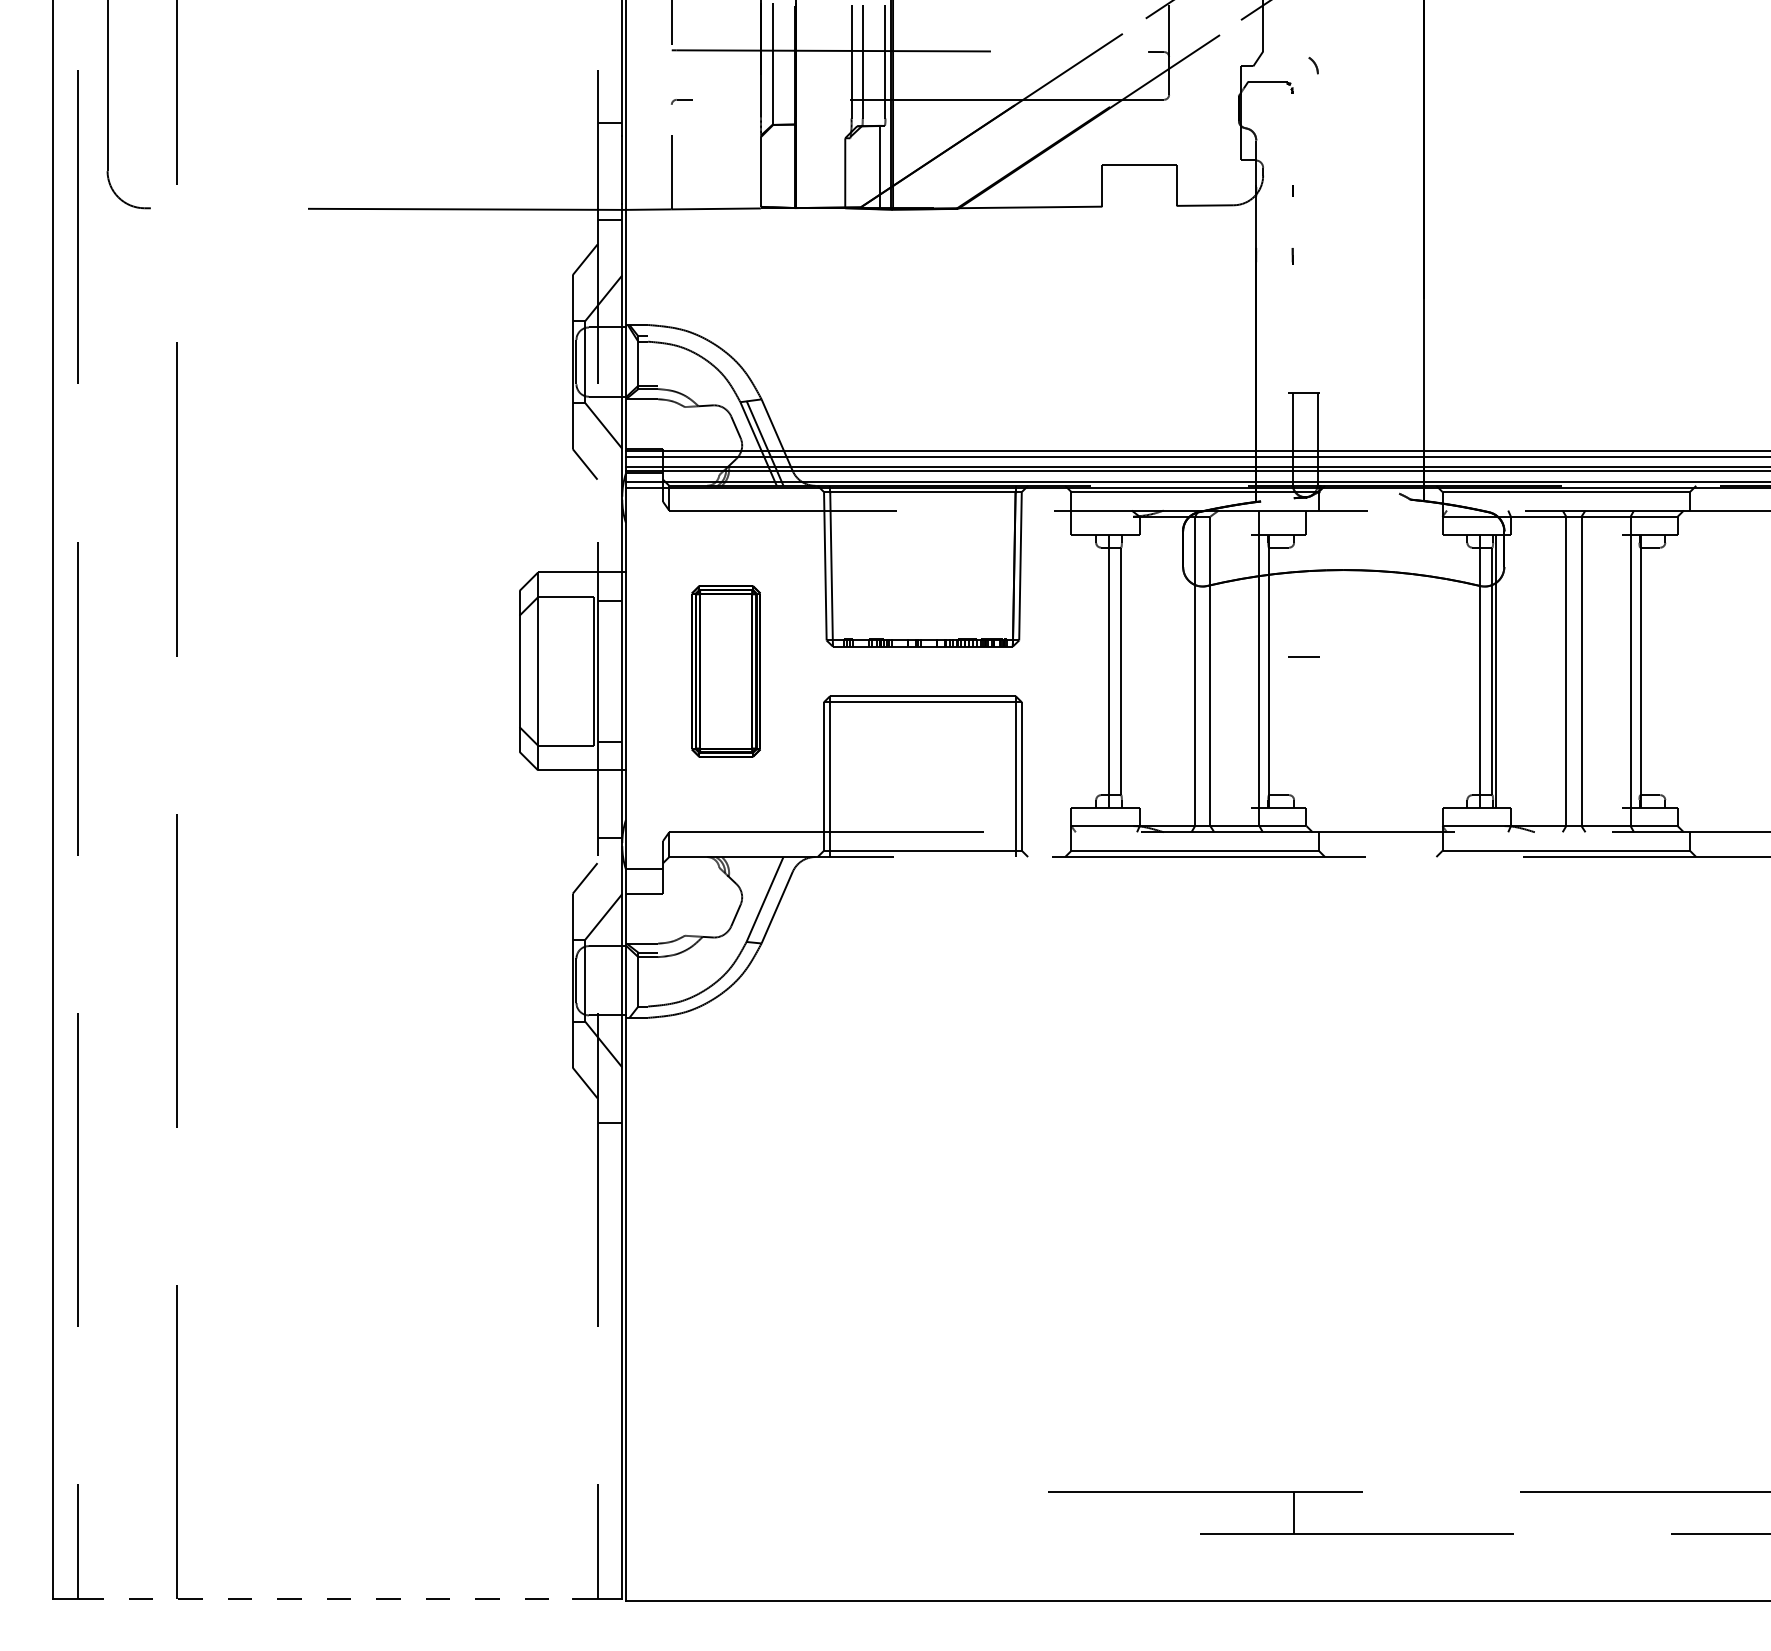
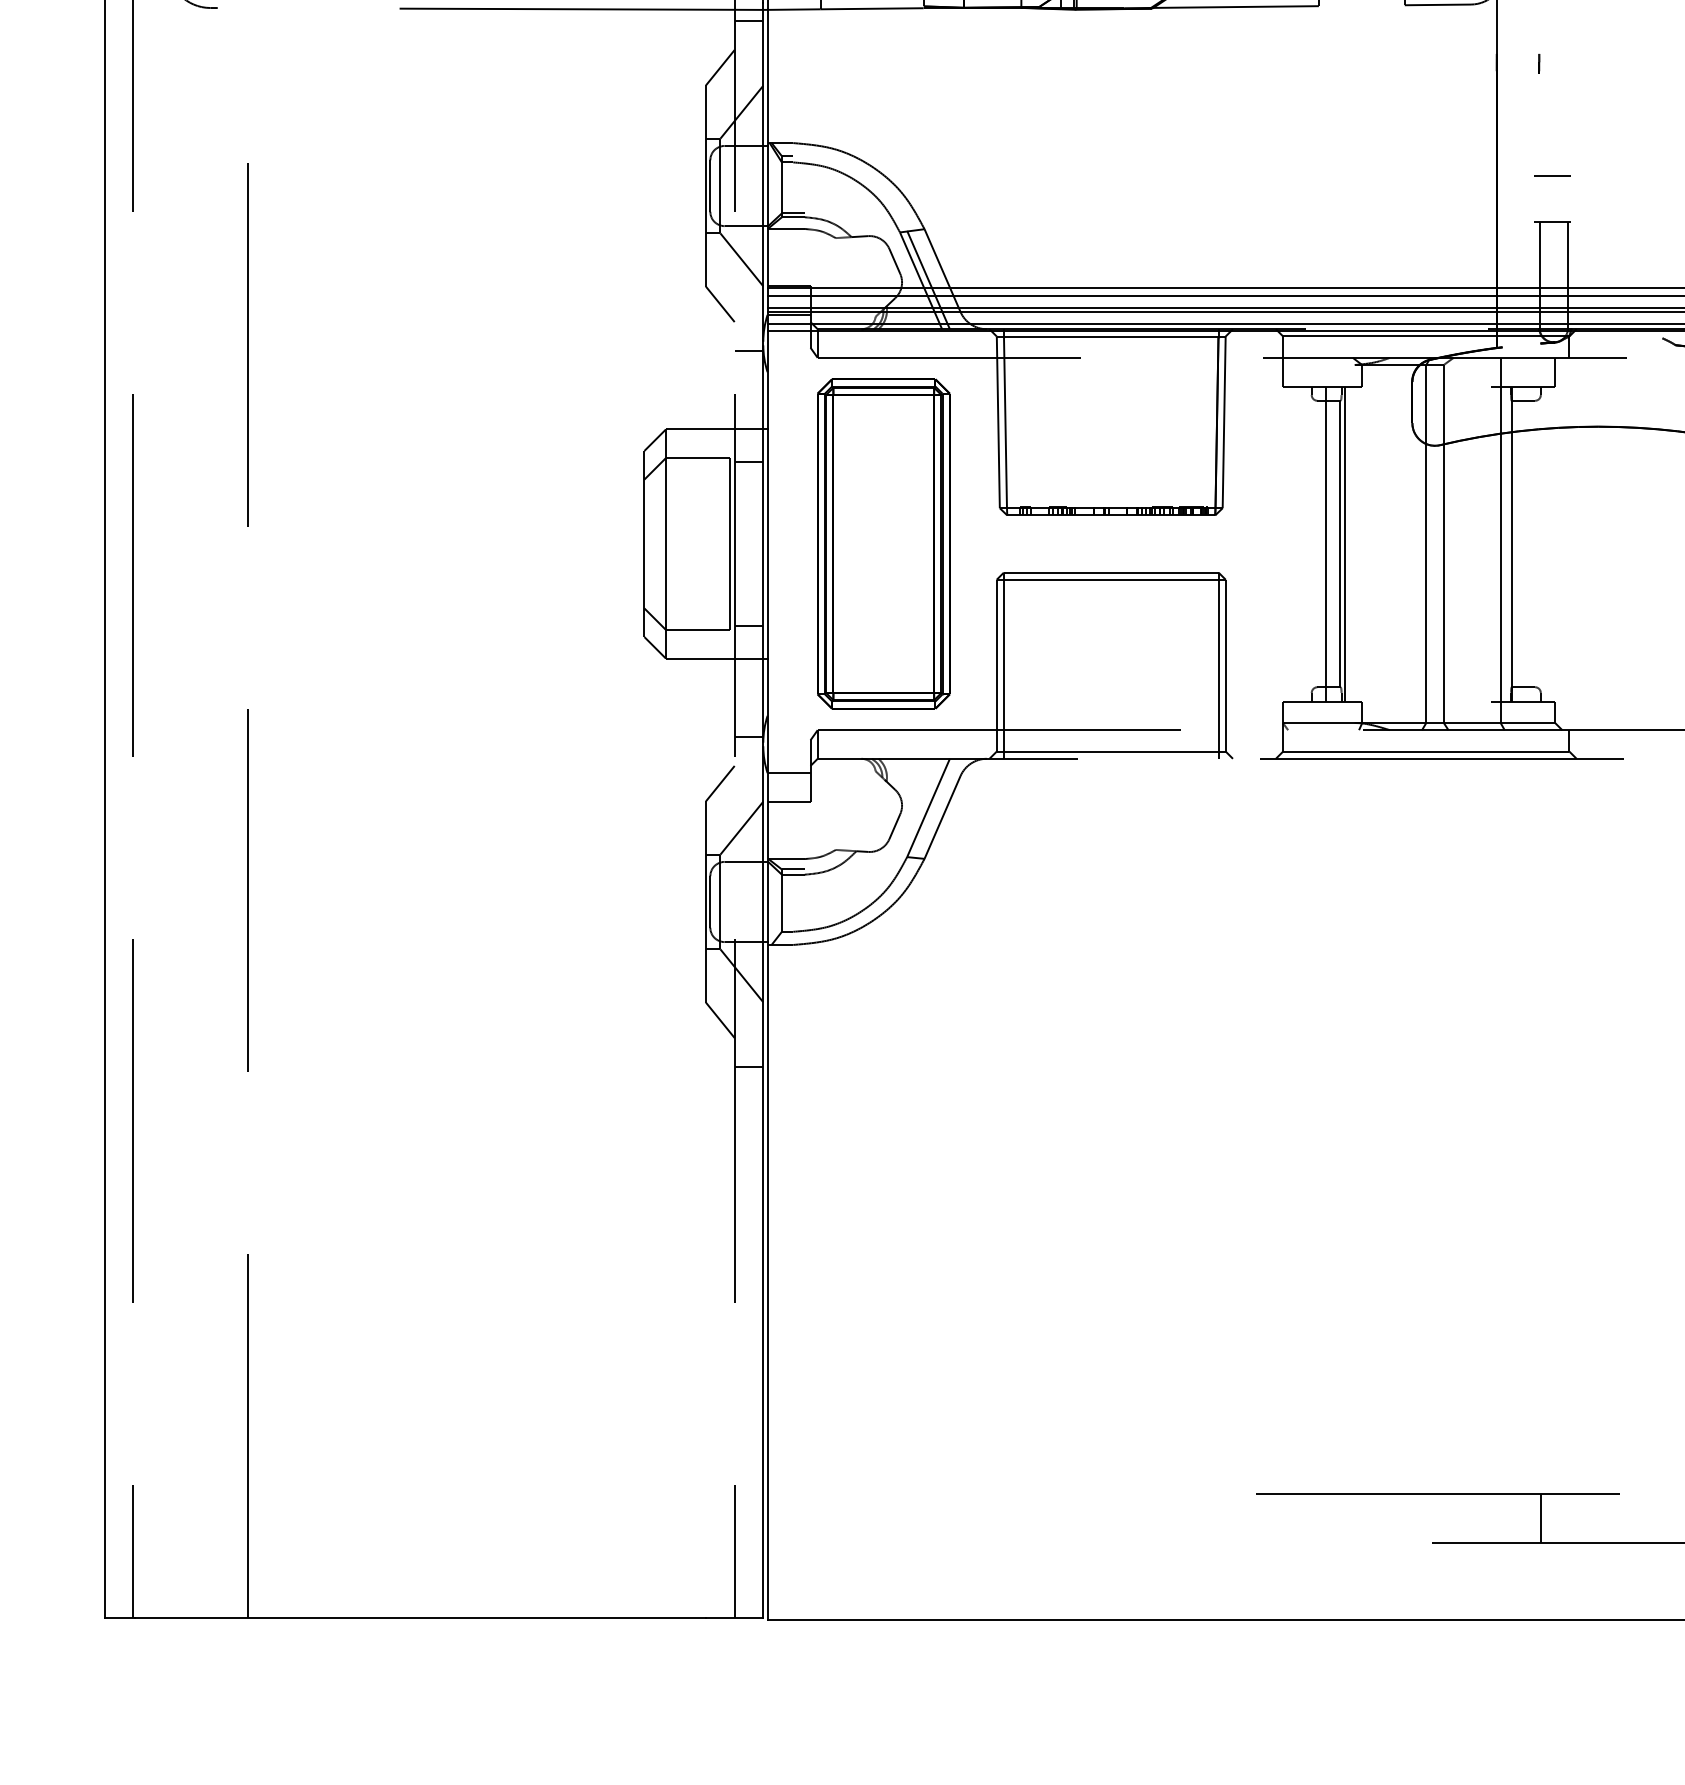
line: (609, 504) -> (748, 350), added
line: (1303, 656) -> (1551, 176), moved
part: (725, 671) -> (882, 544), size x1.67
line: (1124, 671) -> (1344, 544), added
line: (325, 1599) -> (419, 1618), dashed -> solid

